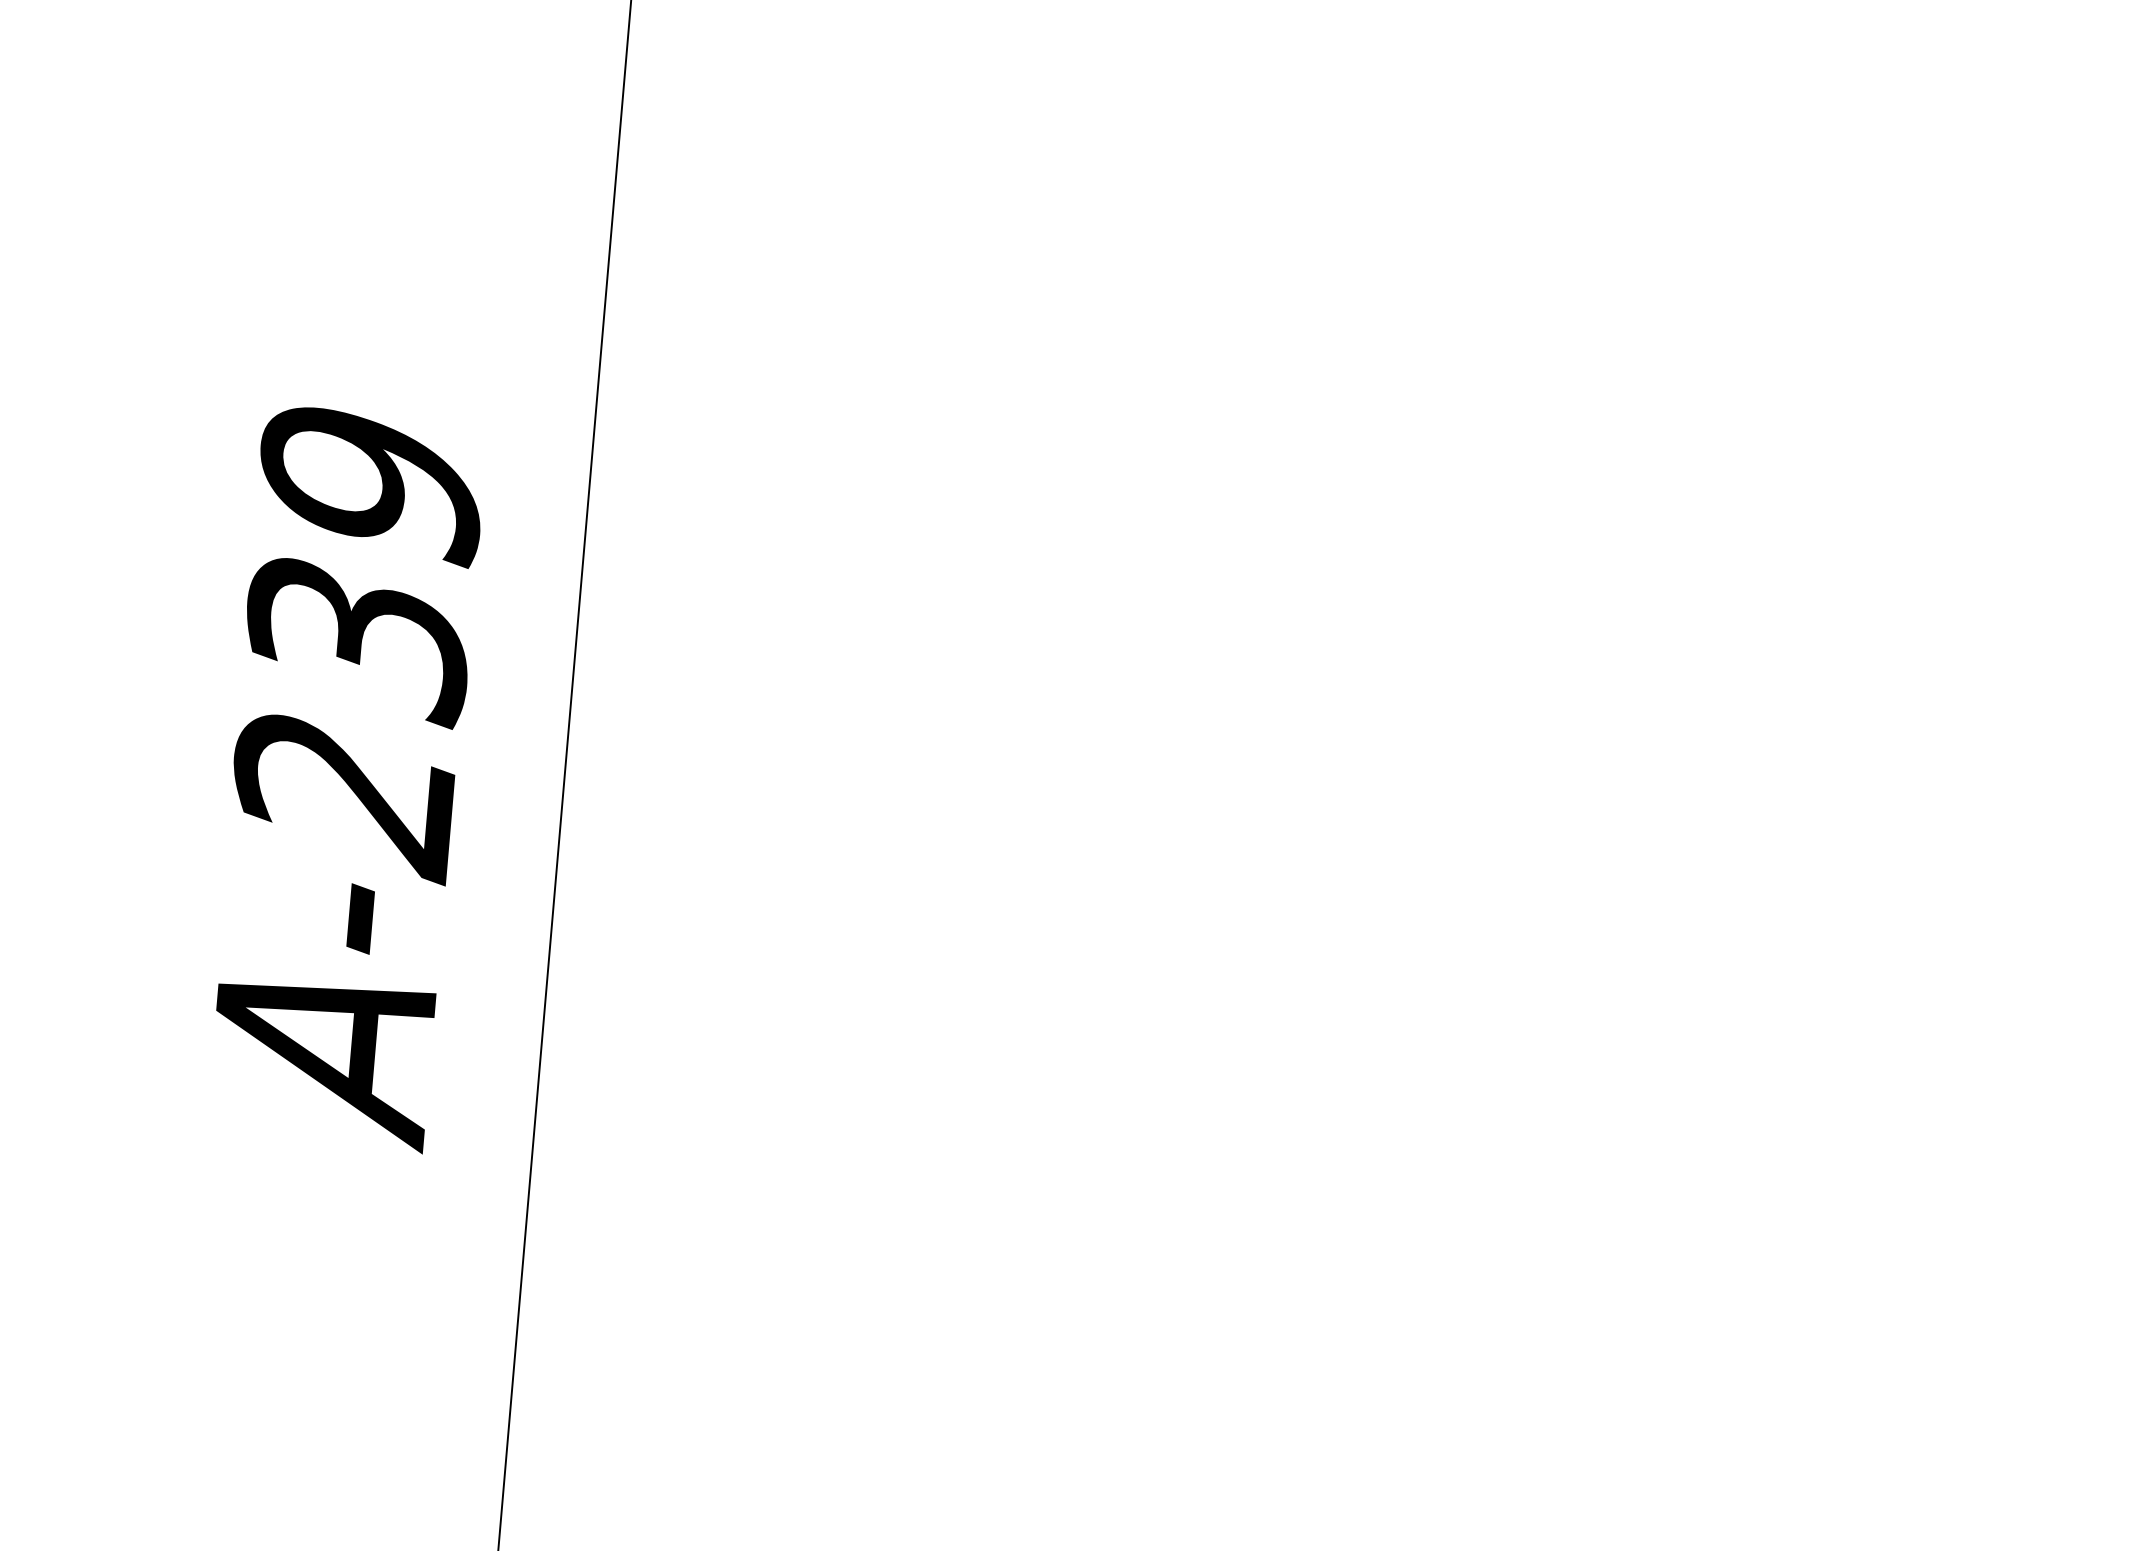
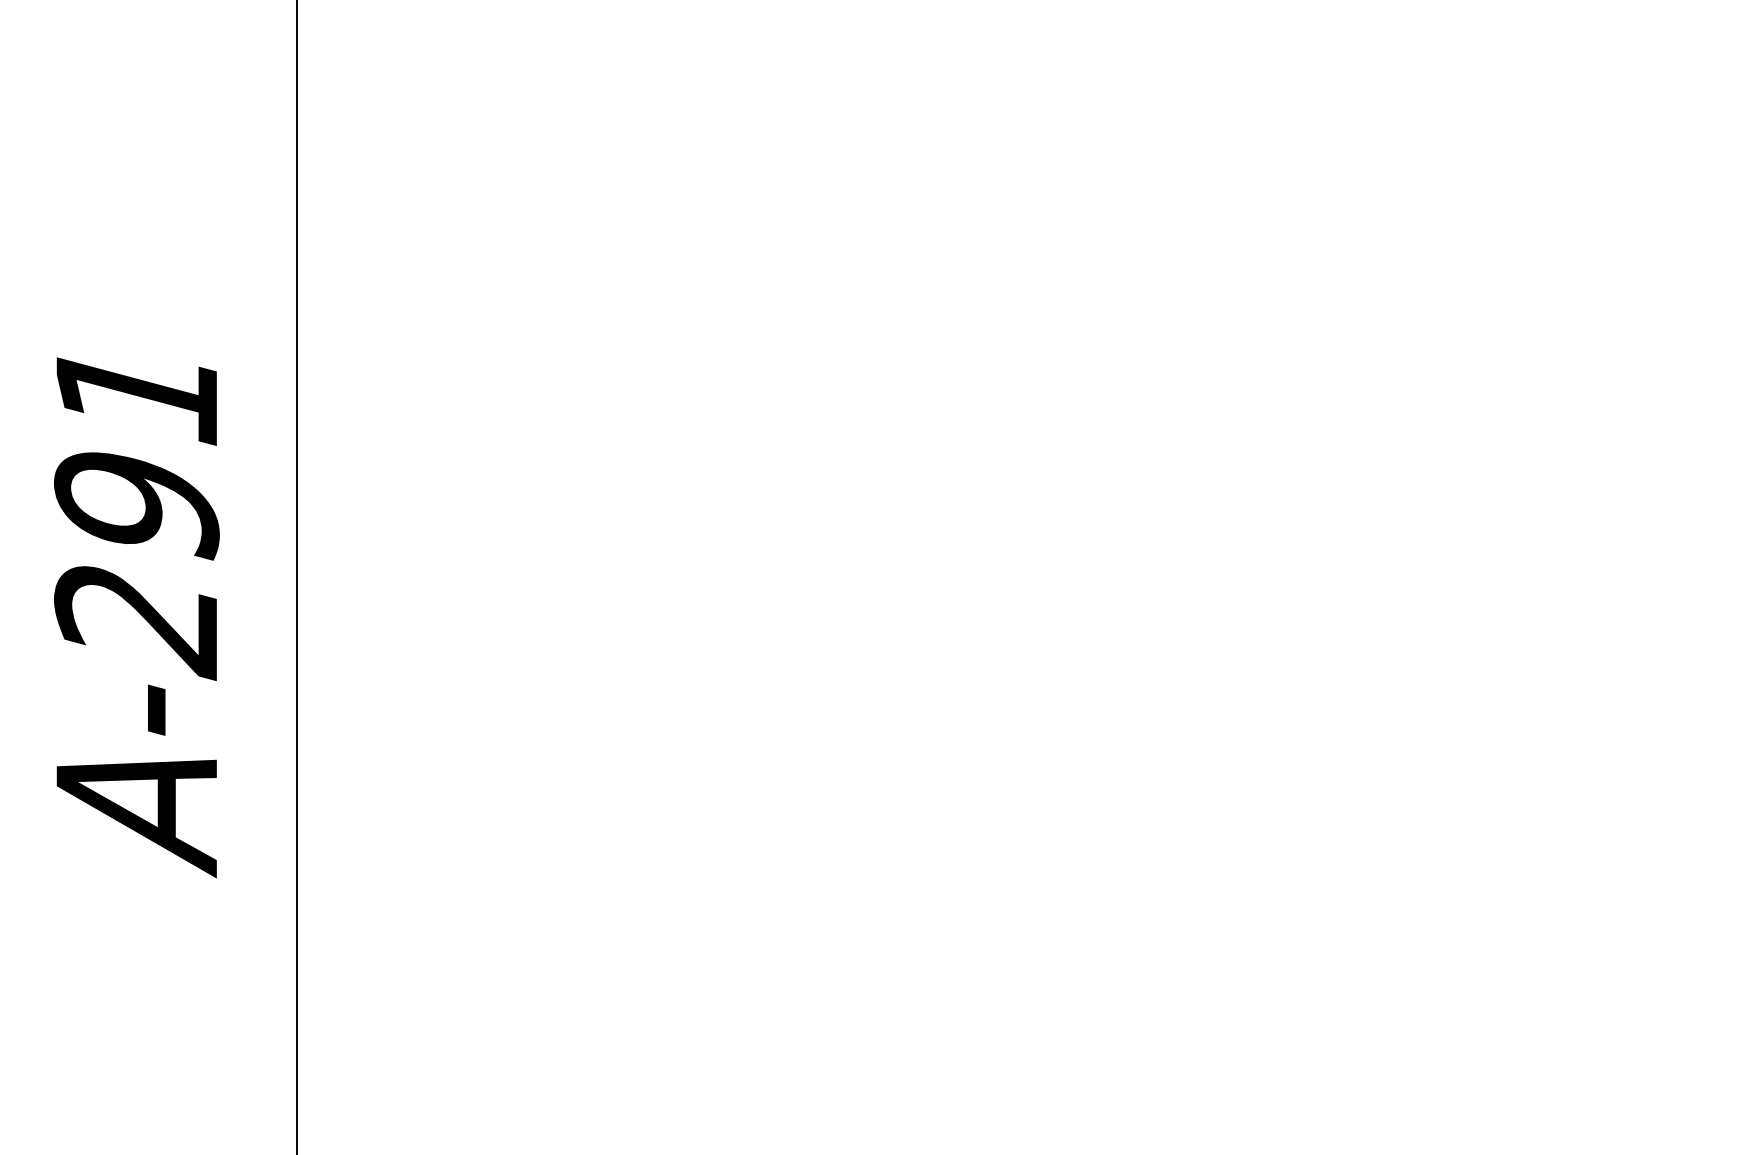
text: (363, 566) -> (136, 452), A-239 -> A-291

